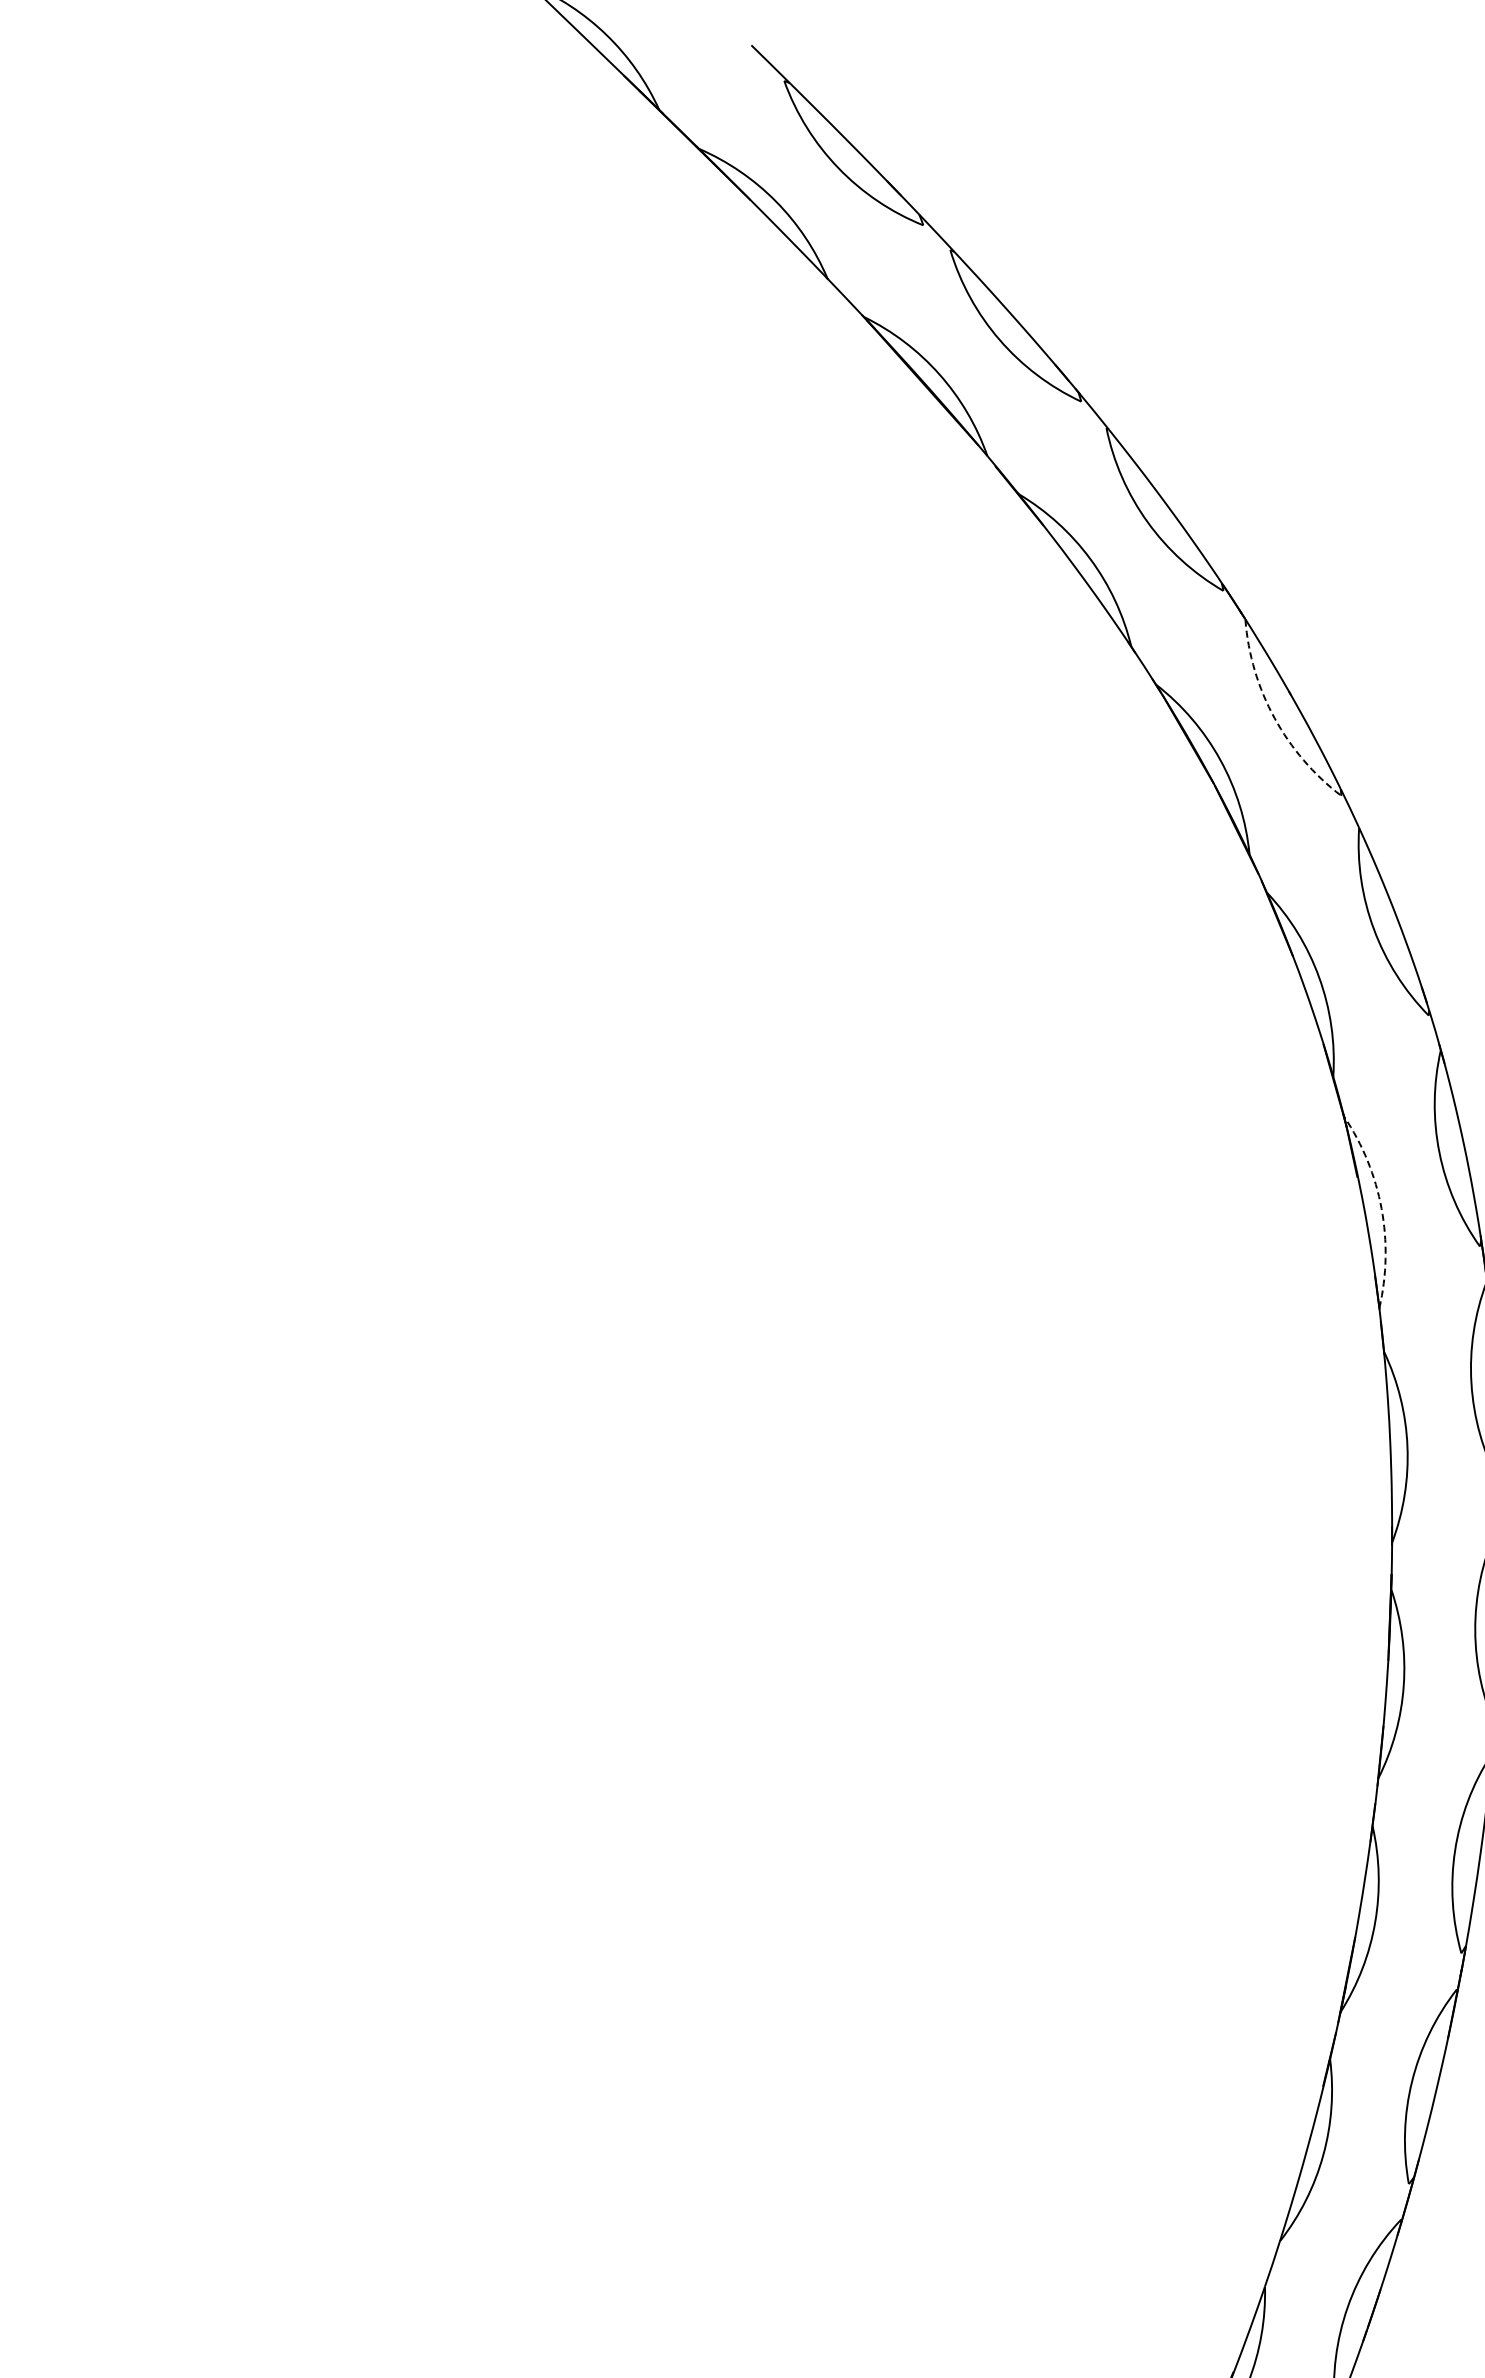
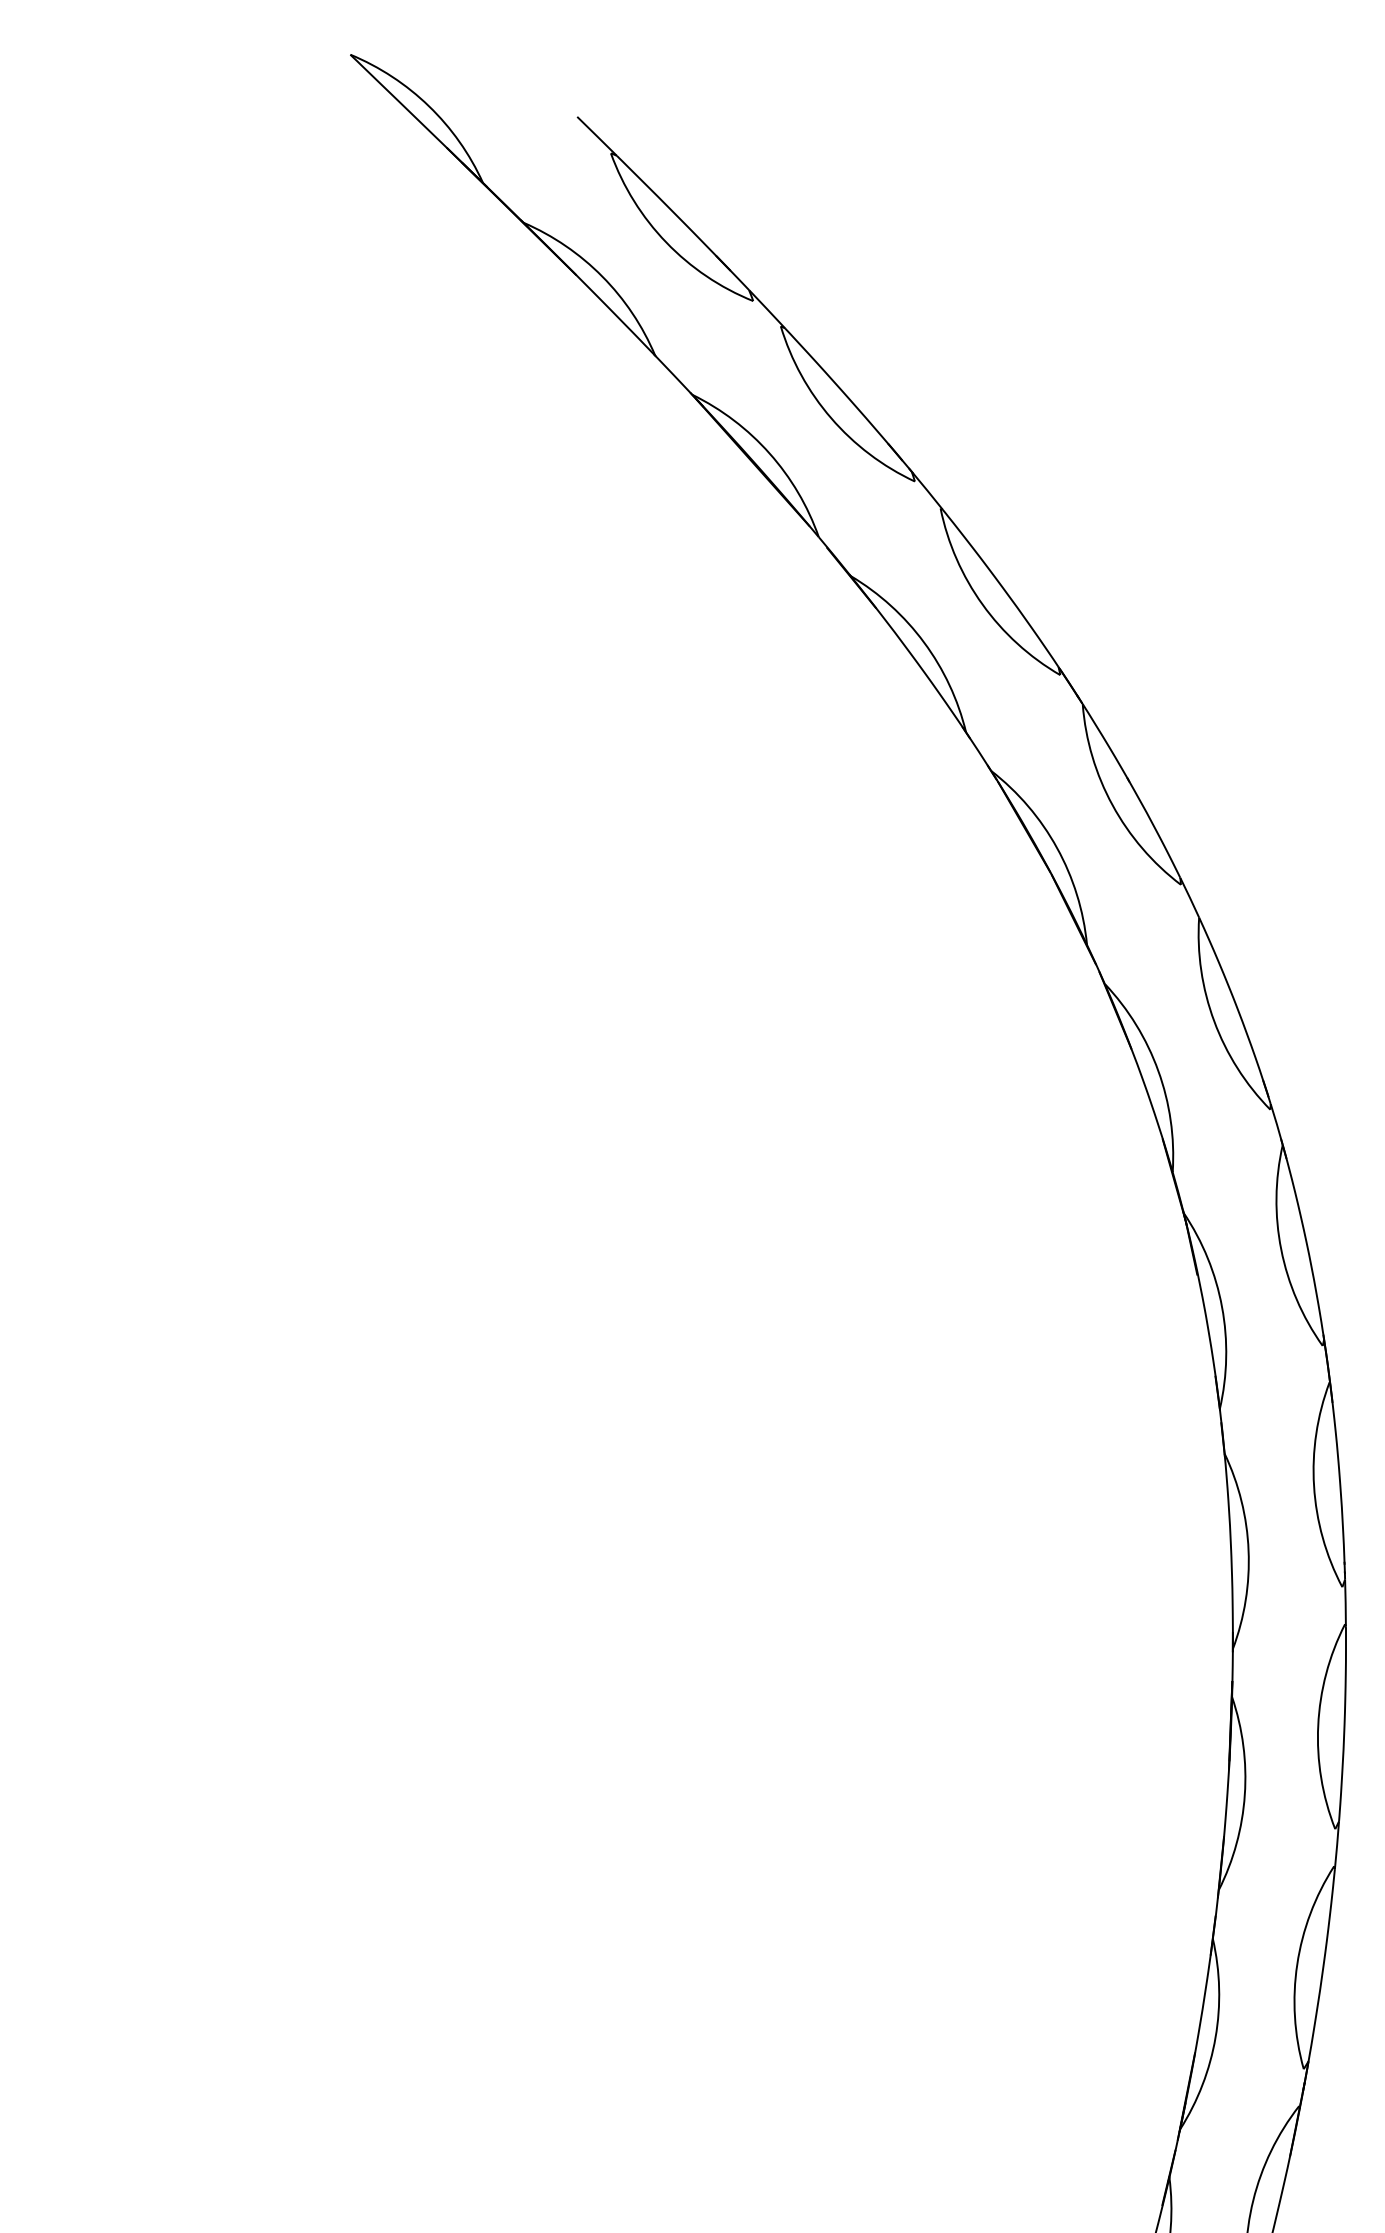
arc: (1274, 718) -> (1112, 805), dashed -> solid
arc: (1381, 1208) -> (1222, 1307), dashed -> solid

